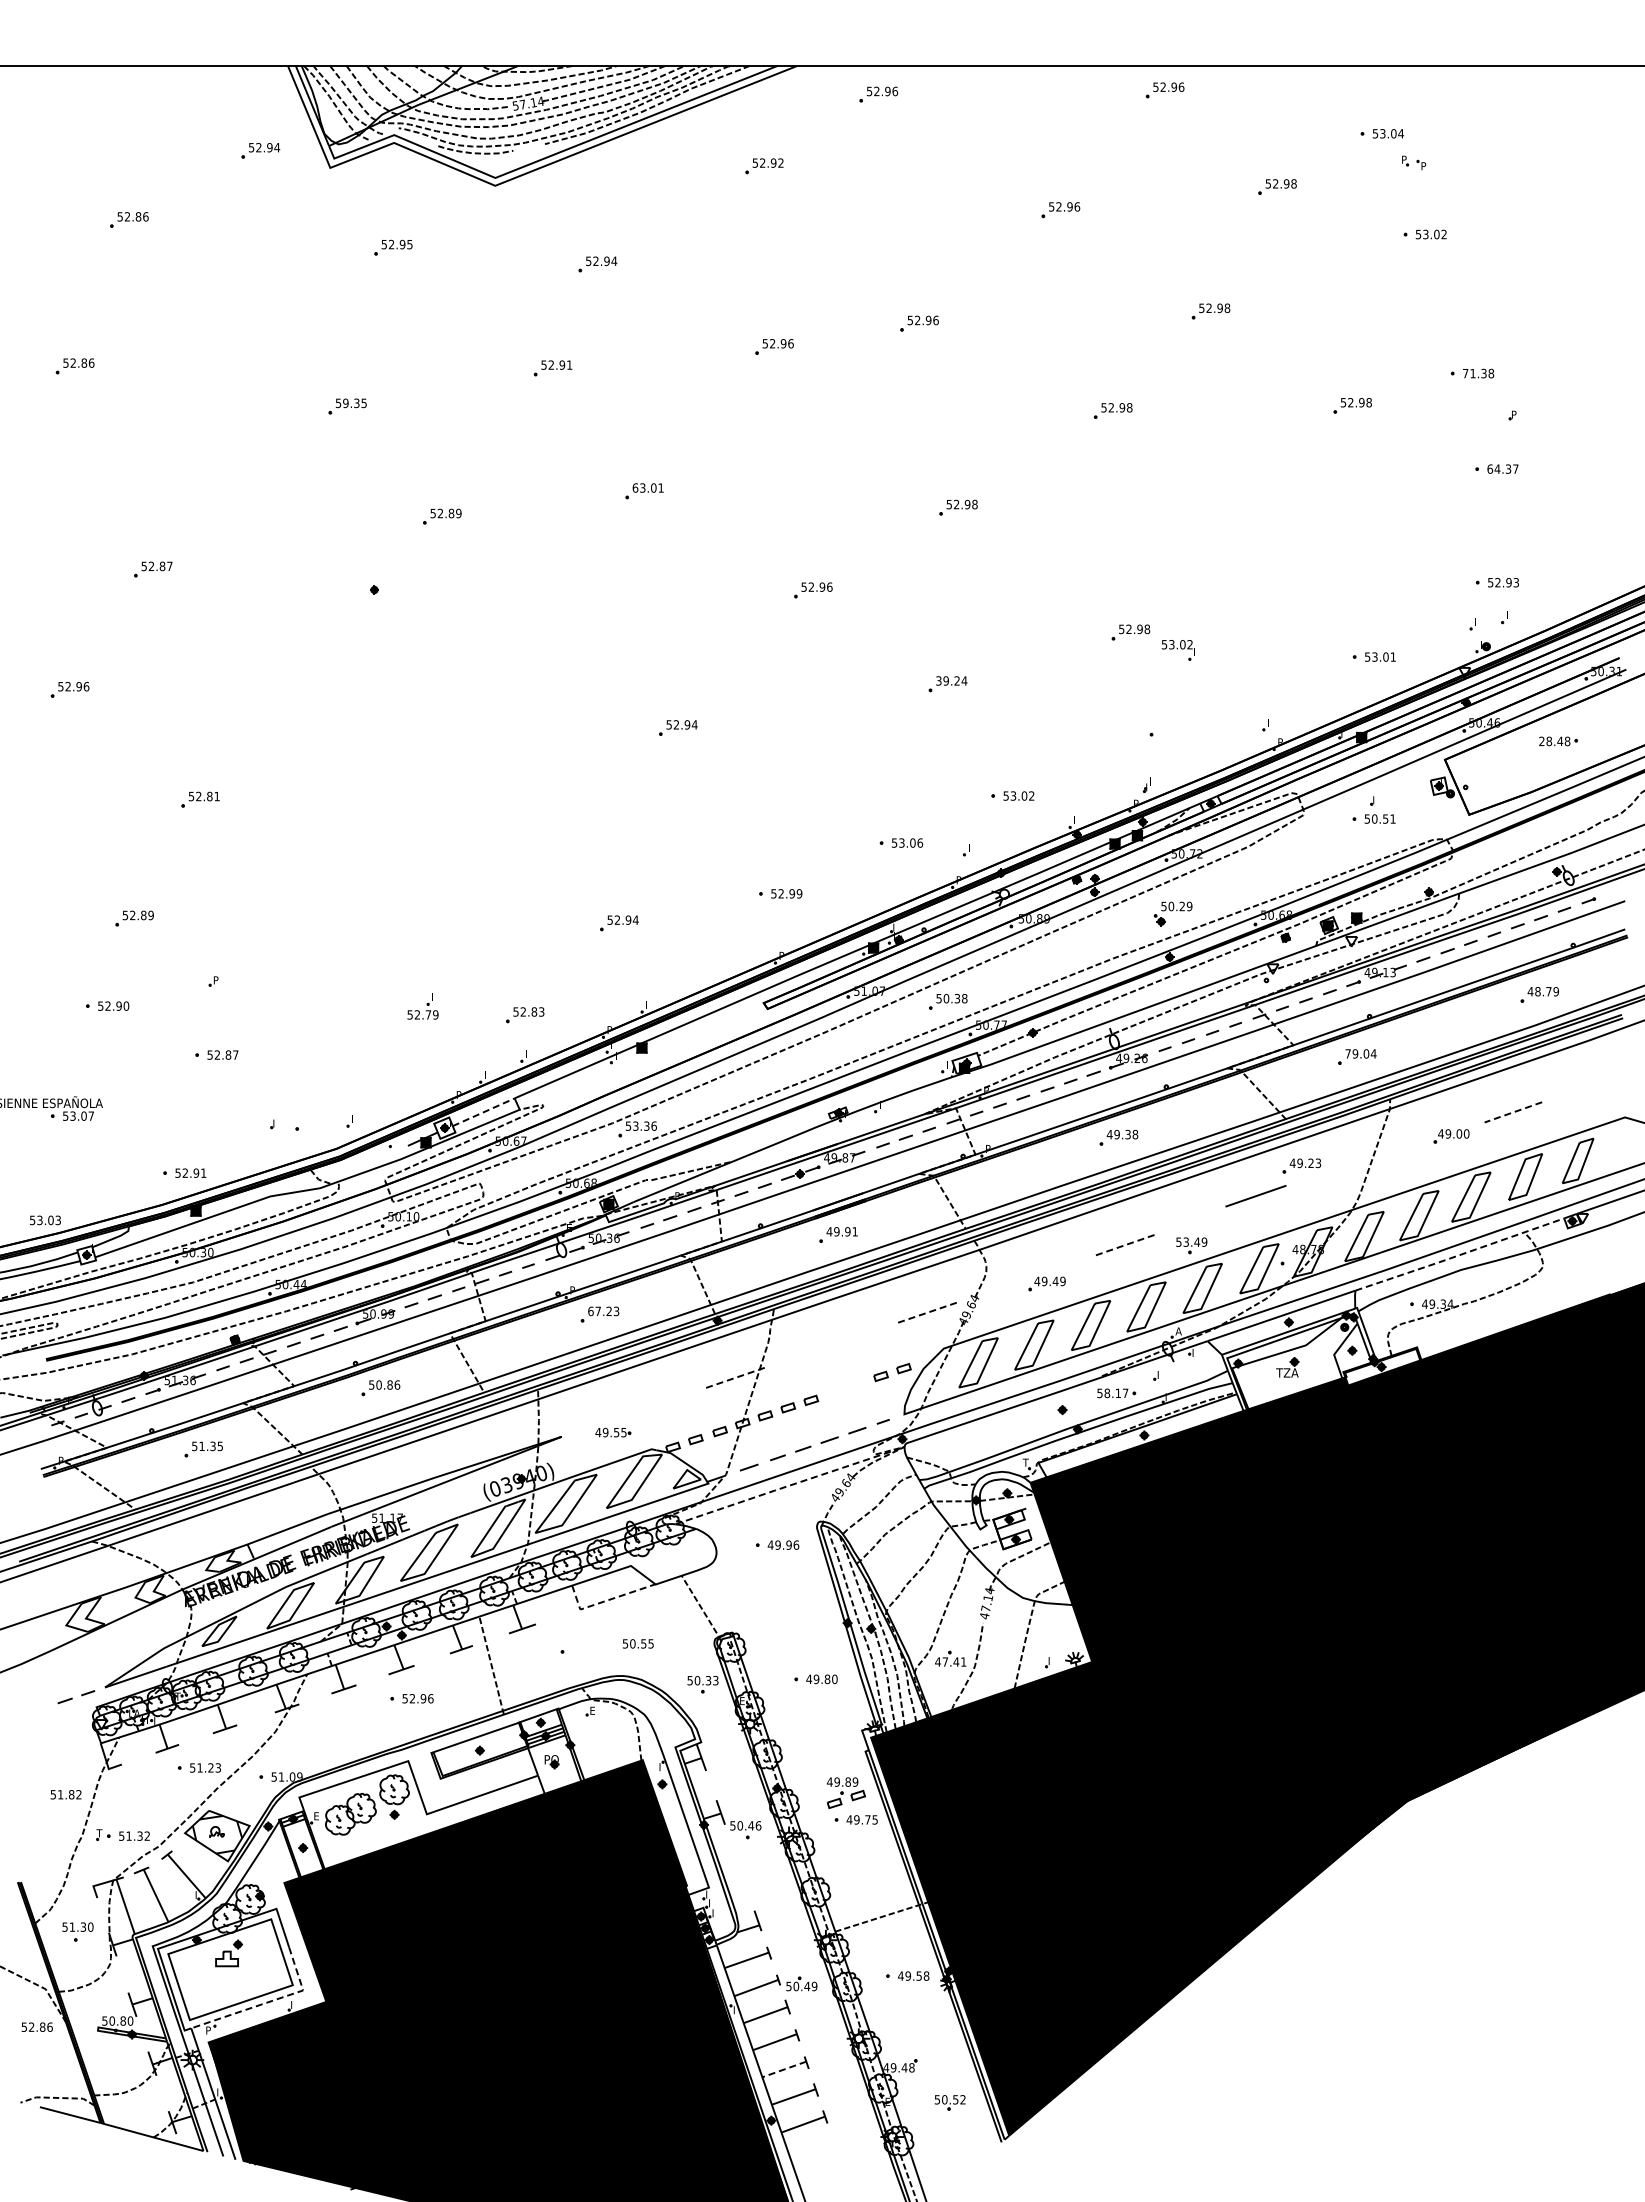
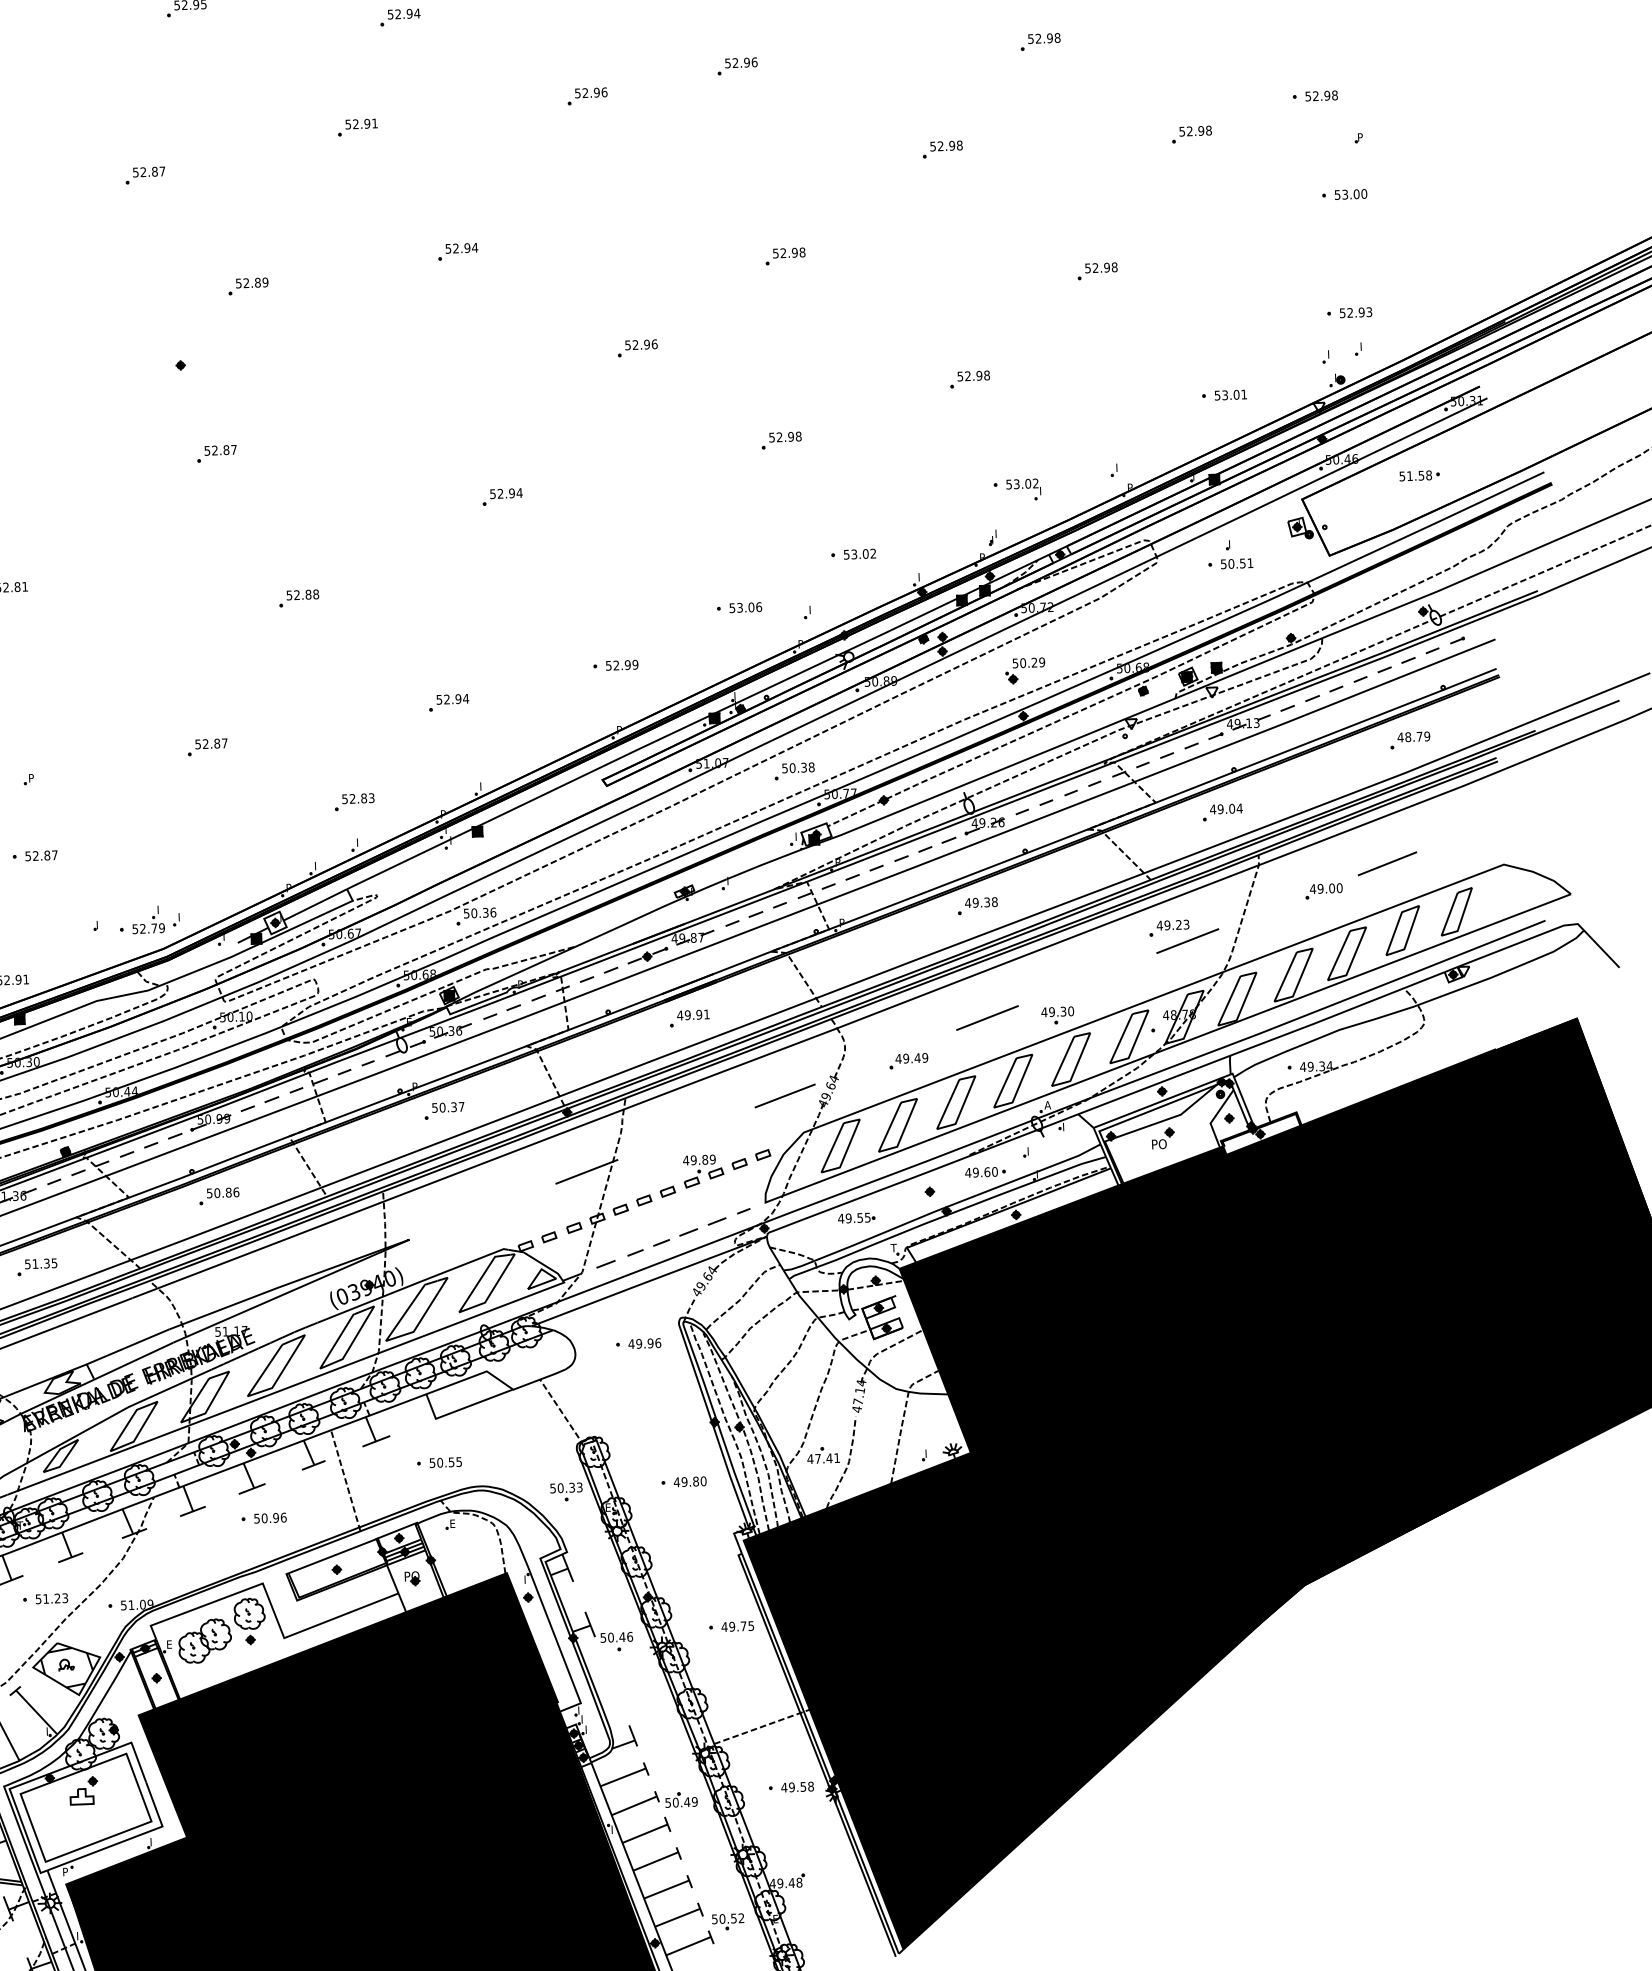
text: (1474, 373) -> (1317, 96), 71.38 -> 52.98
text: (354, 403) -> (152, 172), 59.35 -> 52.87
text: (1502, 468) -> (1350, 193), 64.37 -> 53.00
text: (647, 487) -> (460, 247), 63.01 -> 52.94
part: (1257, 533) -> (1097, 271), added
part: (1177, 650) -> (1022, 490), moved
part: (405, 676) -> (216, 454), added
text: (951, 680) -> (785, 436), 39.24 -> 52.98
text: (1551, 741) -> (1412, 476), 28.48 -> 51.58
part: (479, 817) -> (299, 598), added
part: (386, 957) -> (207, 747), added
part: (422, 1006) -> (147, 919), moved
text: (1348, 1053) -> (1213, 809), 79.04 -> 49.04
line: (483, 1112) -> (315, 905), dashed -> solid
line: (1512, 1112) -> (1386, 863), dashed -> solid
text: (635, 1125) -> (473, 912), 53.36 -> 50.36
line: (1255, 1196) -> (1187, 941), moved
text: (1191, 1241) -> (1057, 1011), 53.49 -> 49.30
line: (1123, 1245) -> (986, 1018), dashed -> solid
line: (1459, 1255) -> (1337, 1015), dashed -> solid
text: (603, 1311) -> (448, 1107), 67.23 -> 50.37
line: (926, 1312) -> (784, 1095), dashed -> solid
text: (1287, 1372) -> (1162, 1143), TZA -> PO
line: (733, 1378) -> (586, 1172), dashed -> solid
text: (1112, 1393) -> (981, 1172), 58.17 -> 49.60
part: (613, 1432) -> (856, 1218), moved
line: (789, 1485) -> (648, 1281), dashed -> solid
line: (605, 1601) -> (461, 1409), dashed -> solid
text: (637, 1643) -> (444, 1462), moved
text: (412, 1698) -> (264, 1518), 52.96 -> 50.96
part: (846, 1792) -> (703, 1170), moved
line: (269, 2001) -> (127, 1839), dashed -> solid
line: (783, 2069) -> (665, 1889), dashed -> solid
part: (949, 2102) -> (727, 1921), moved

